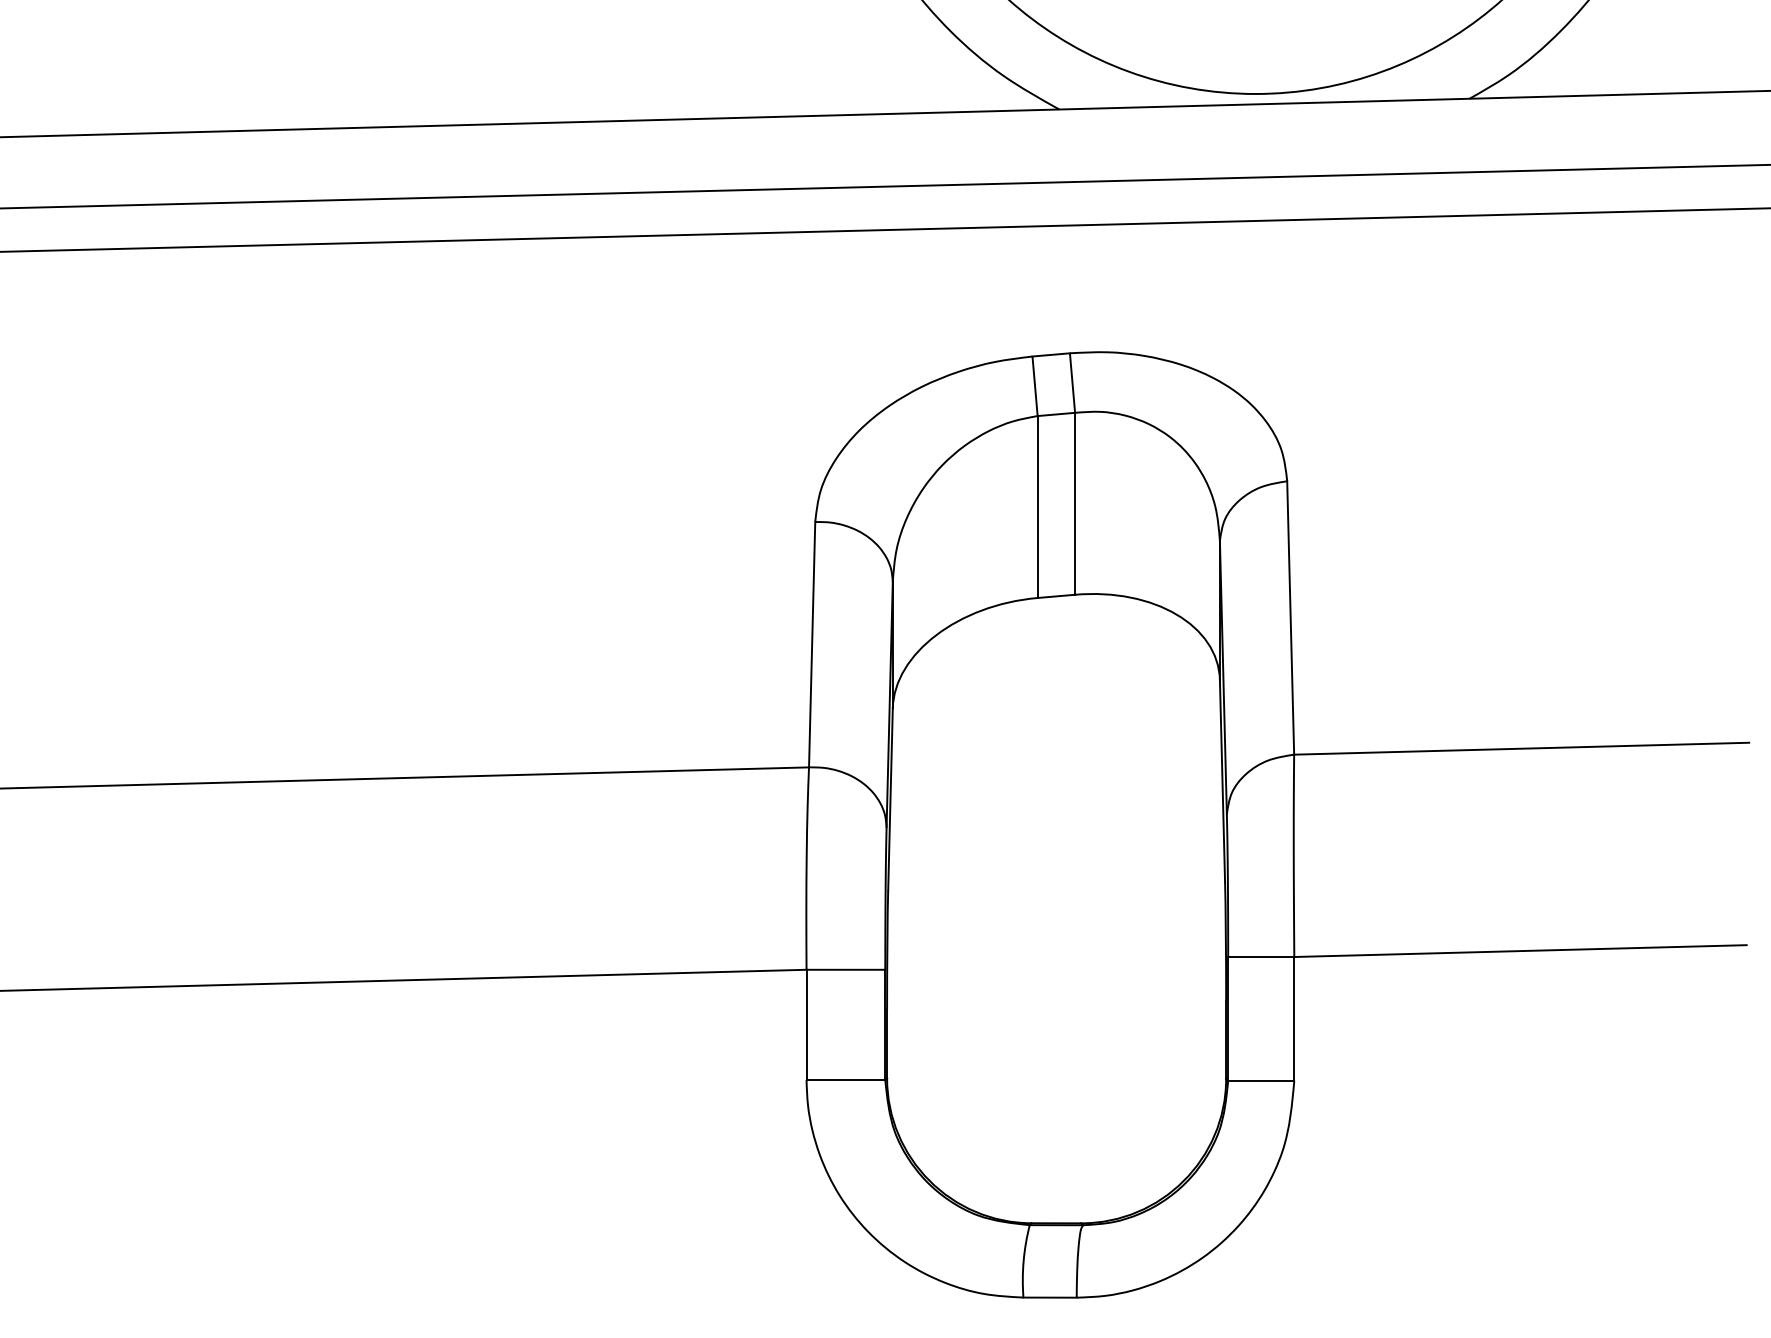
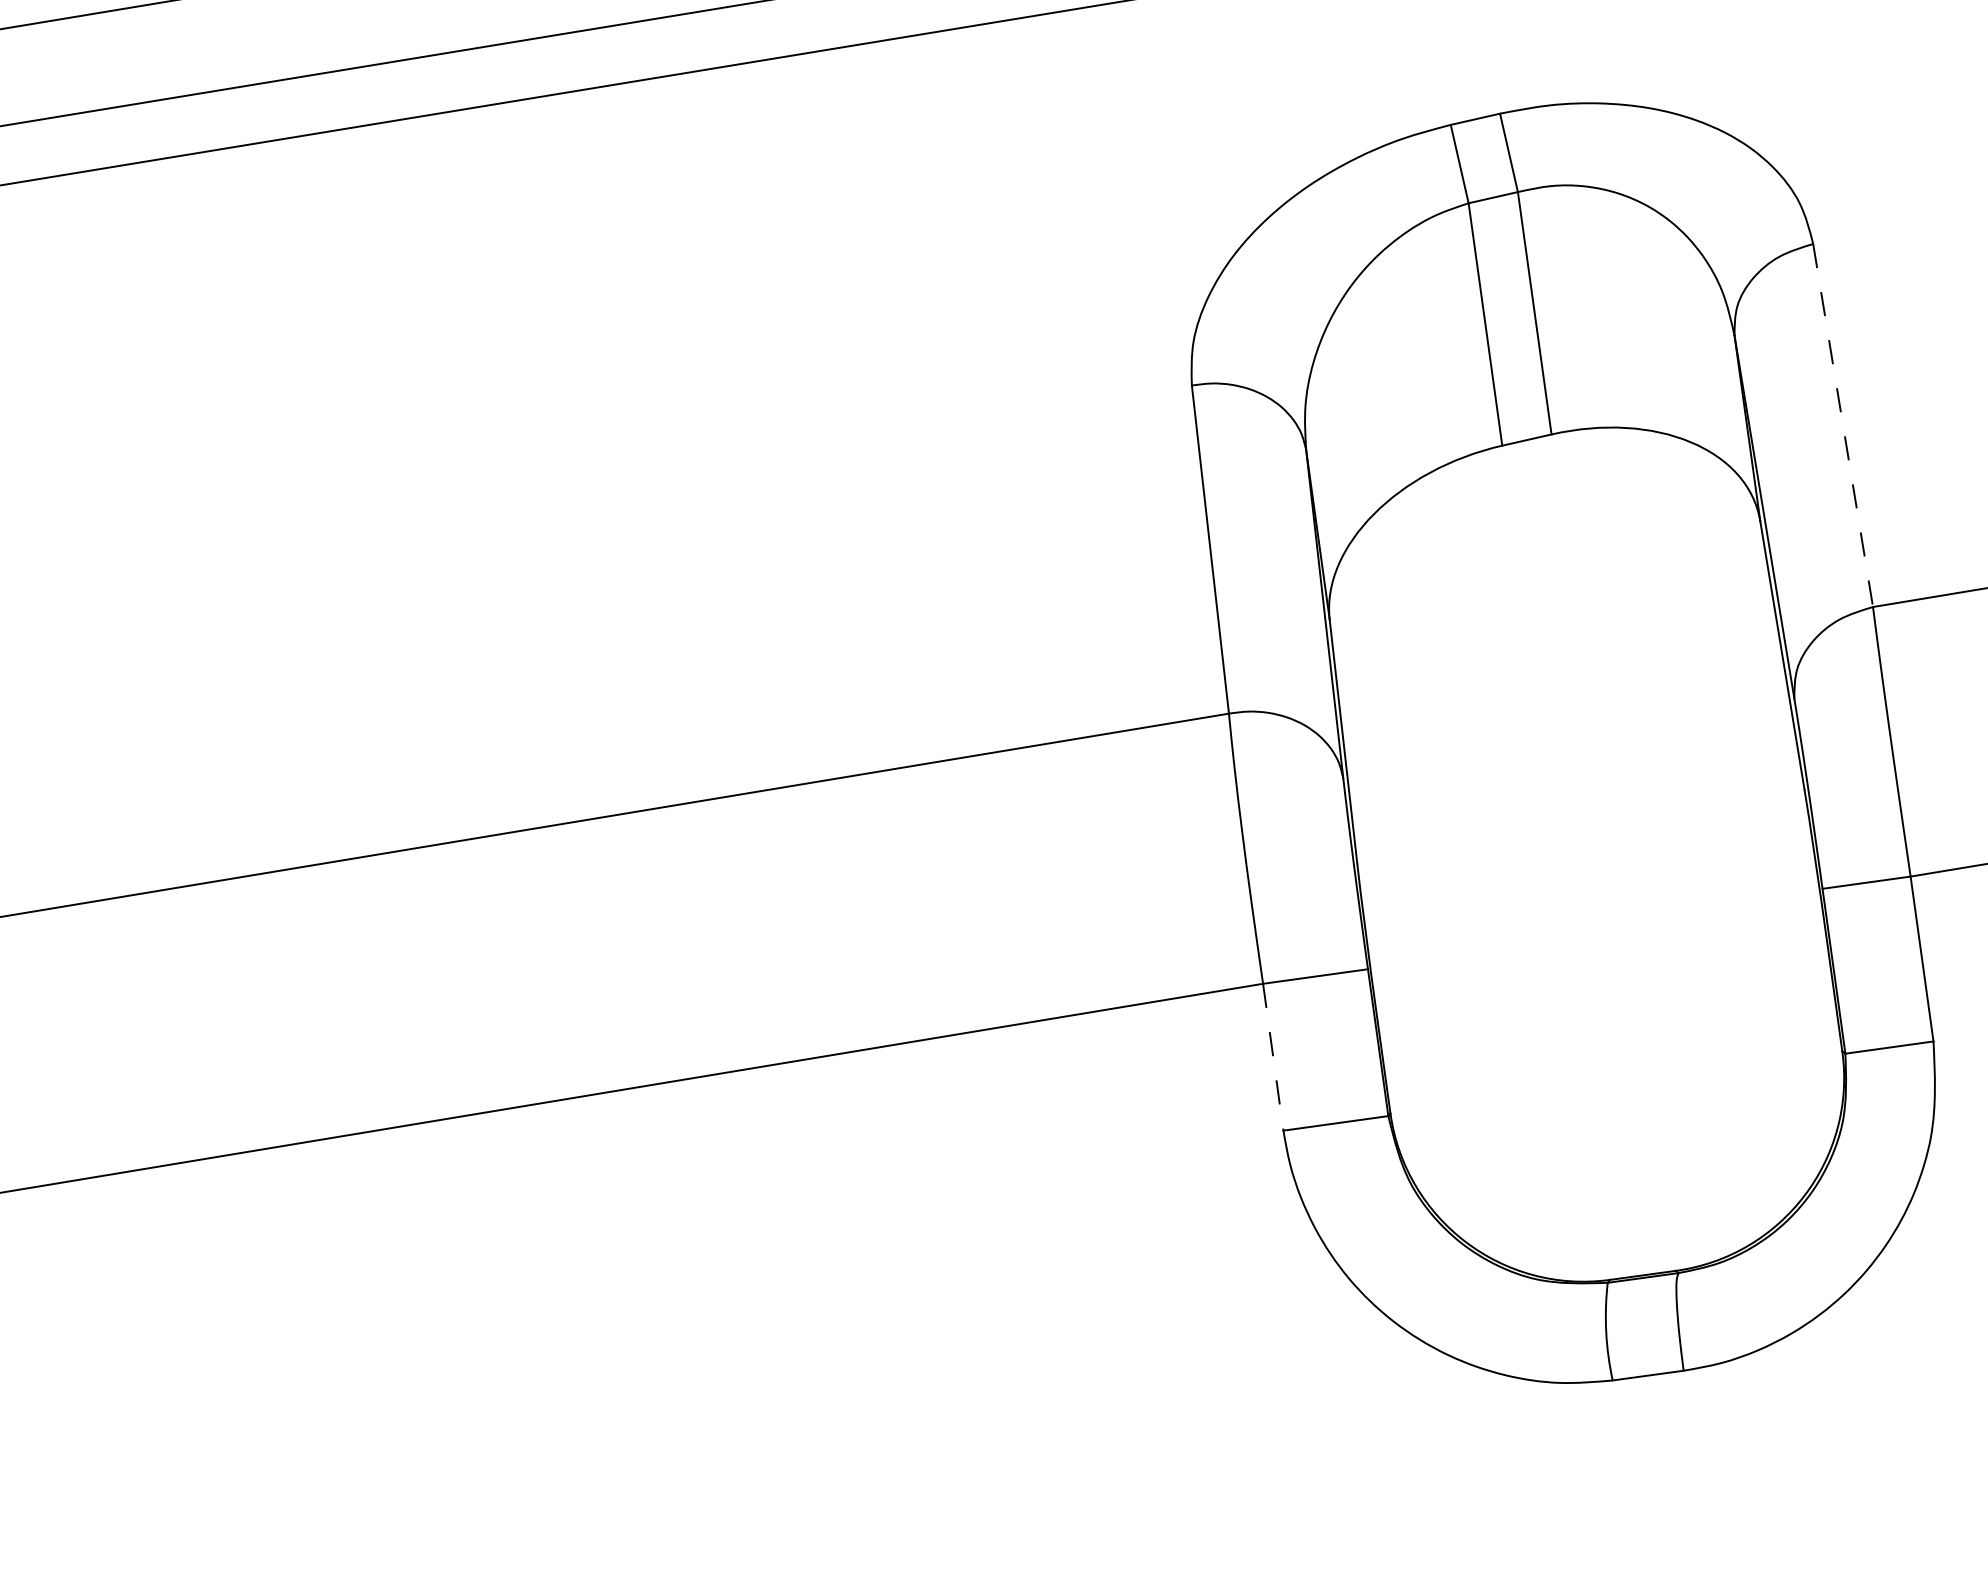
line: (1290, 617) -> (1842, 424), solid -> dashed
line: (806, 1025) -> (1273, 1058), solid -> dashed

